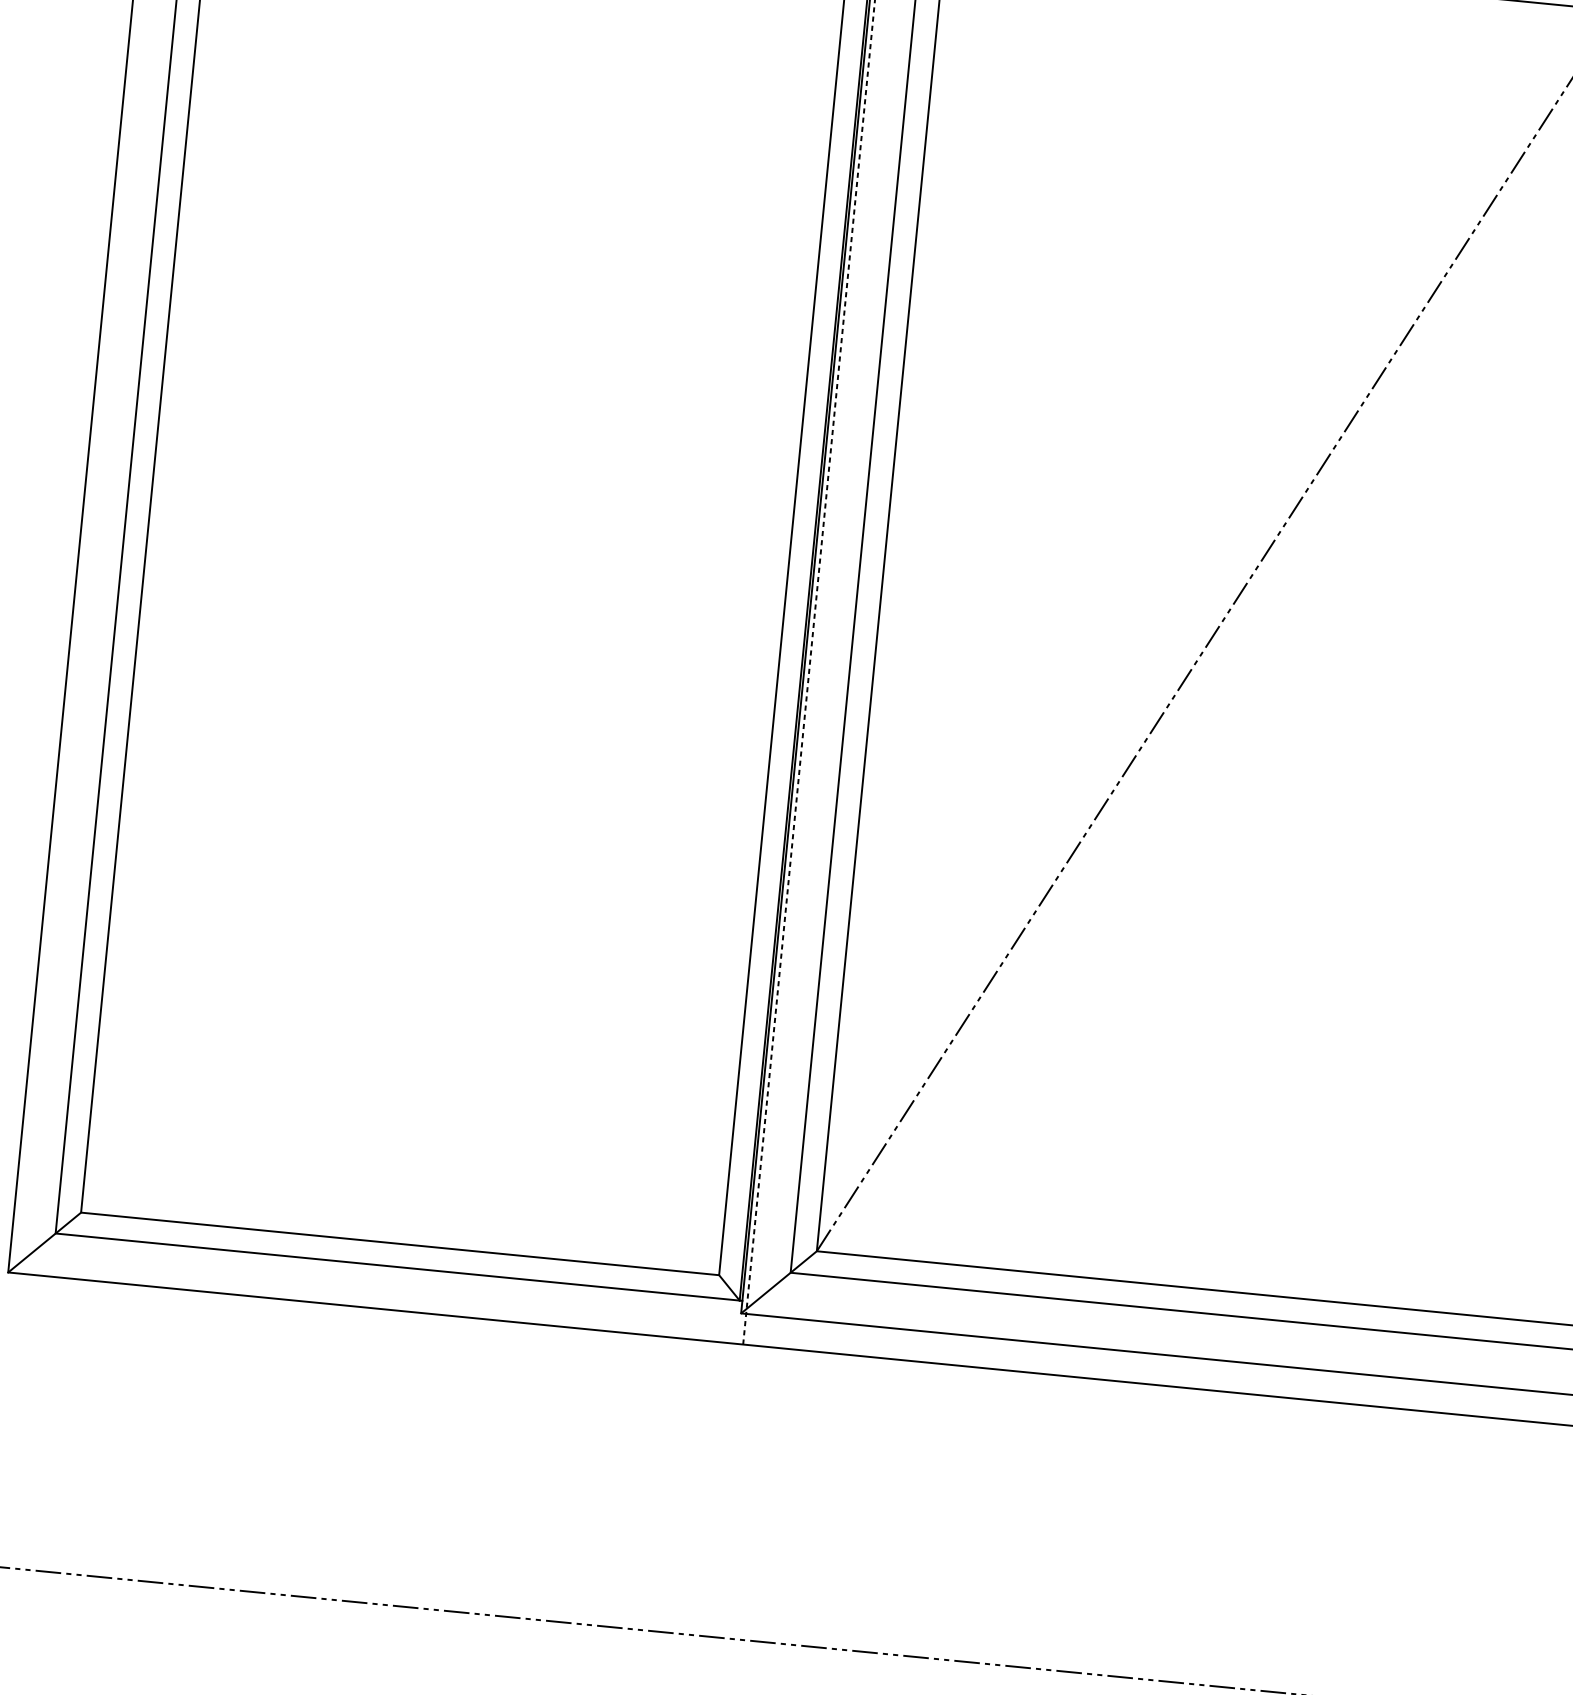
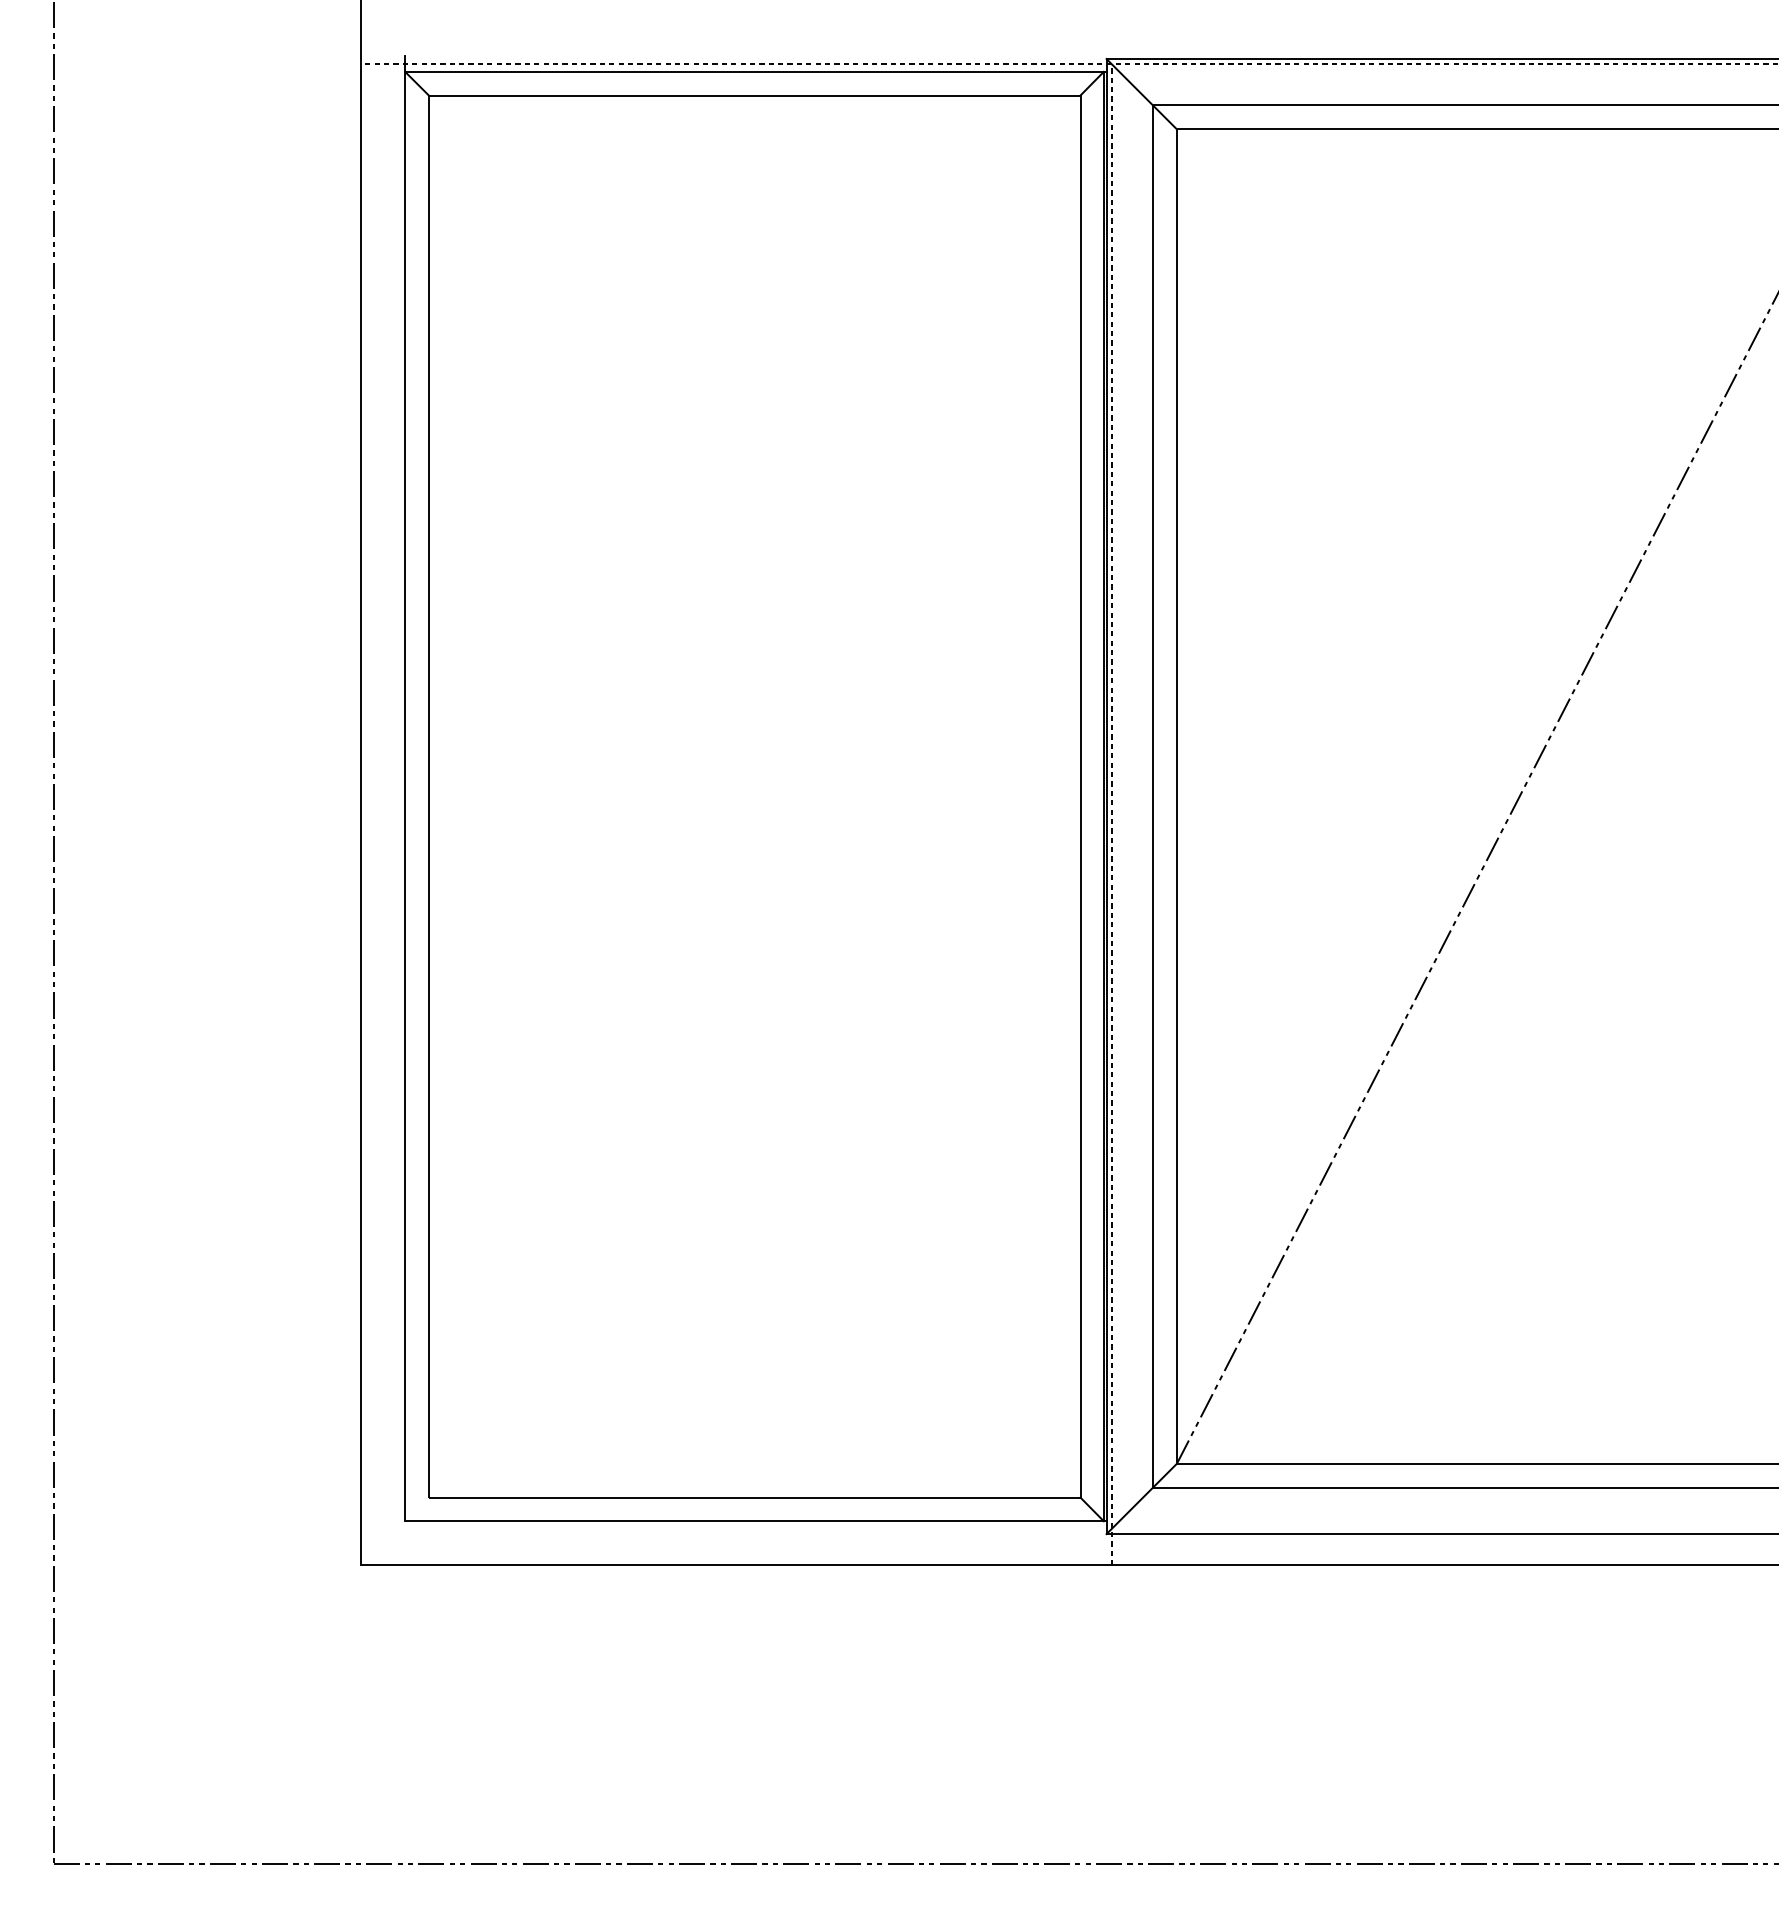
line: (44, 1242) -> (394, 1531), removed

